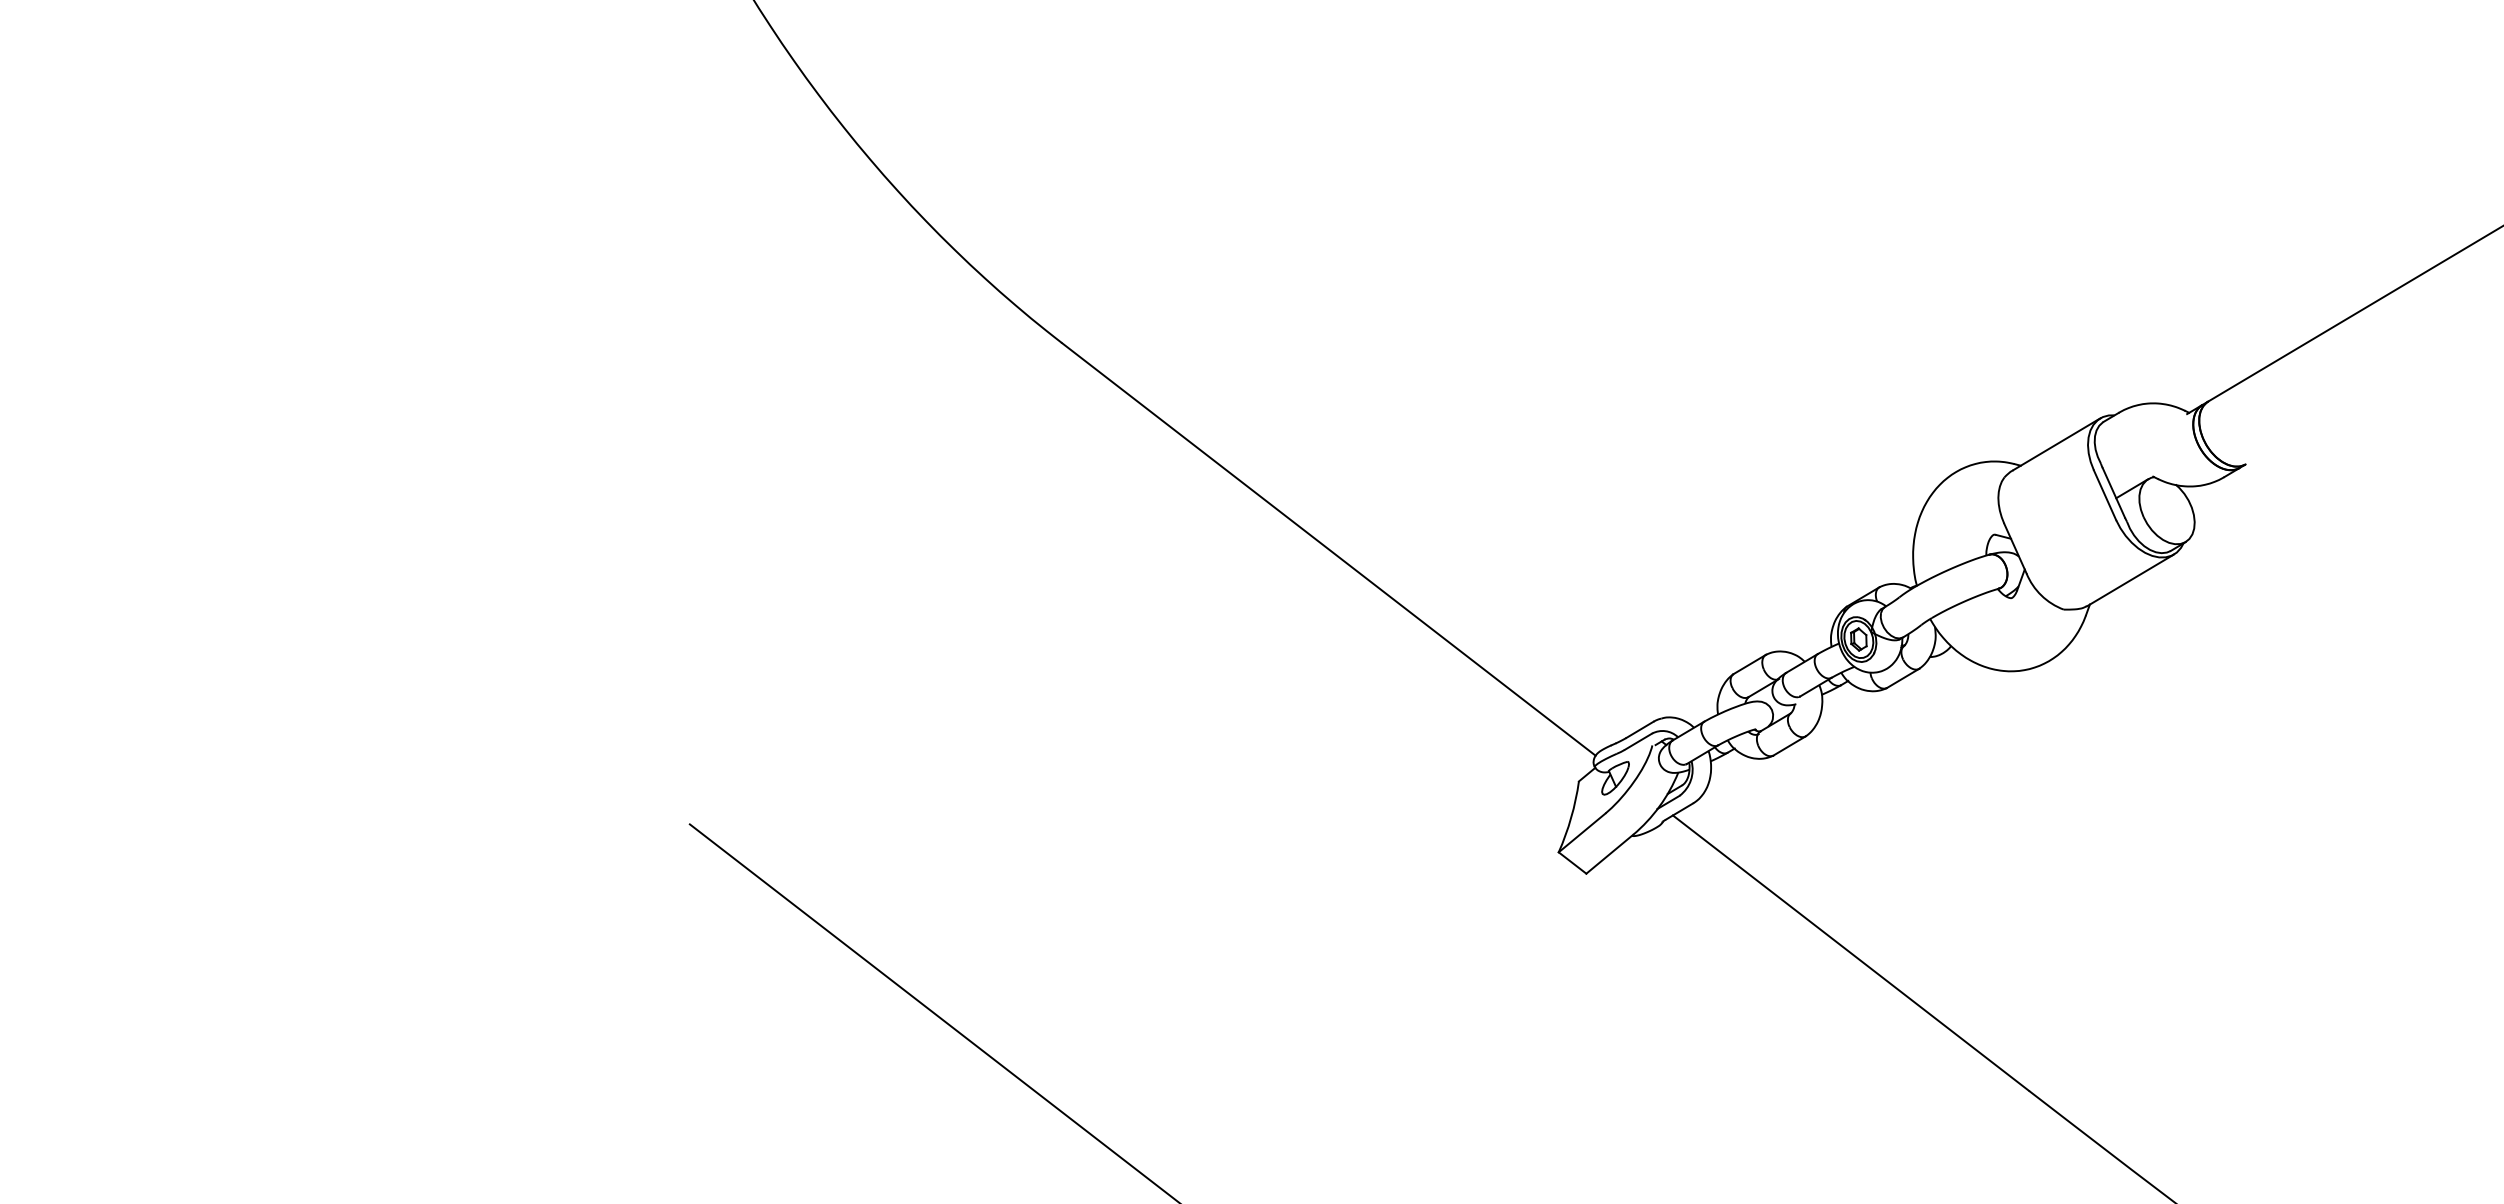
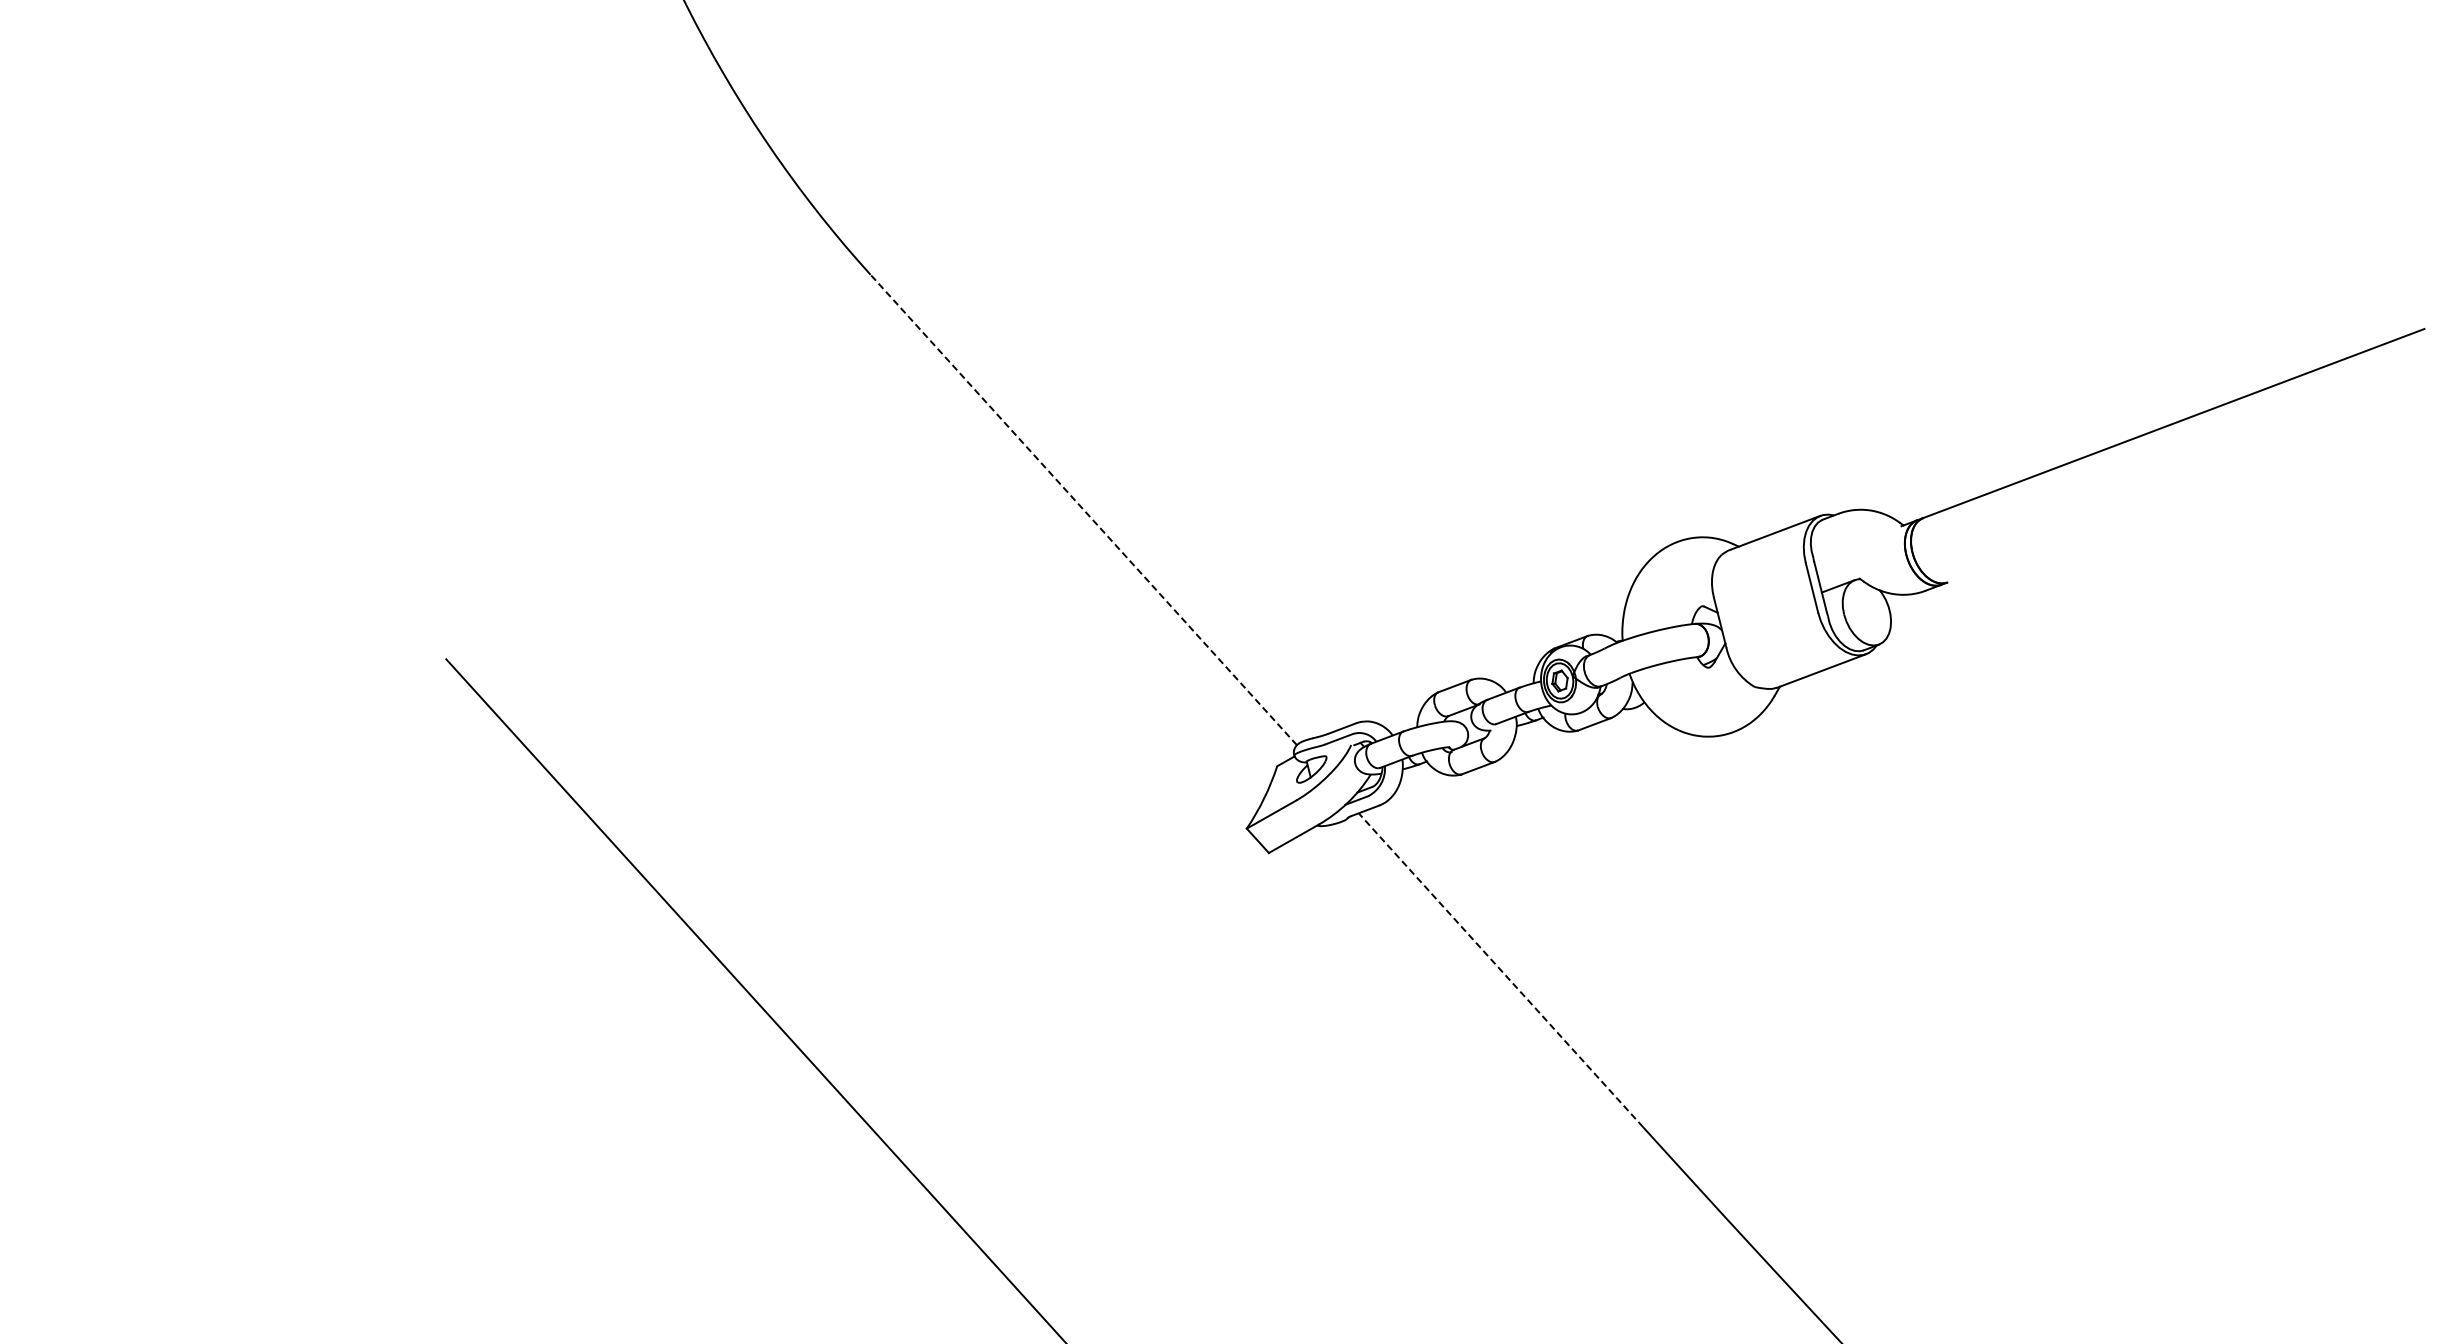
line: (1328, 548) -> (1083, 509), solid -> dashed
line: (1850, 953) -> (1500, 970), solid -> dashed

